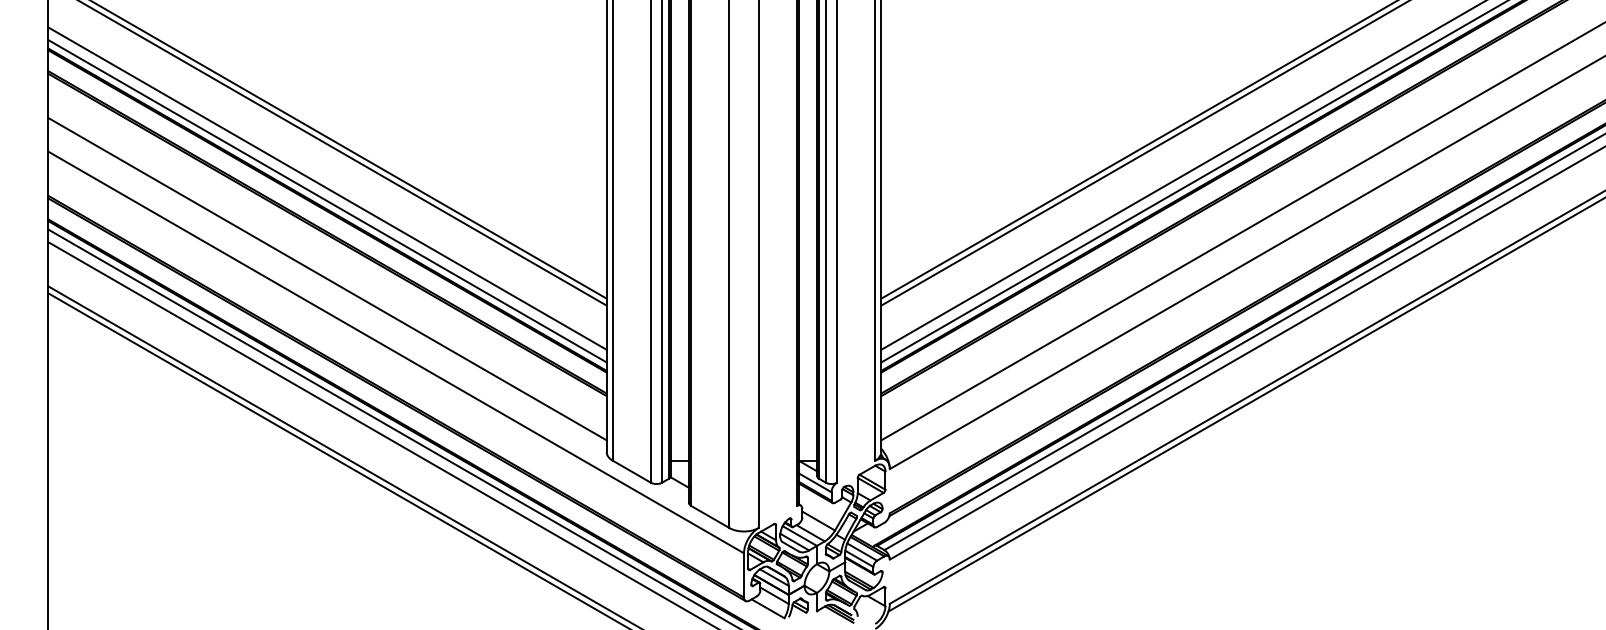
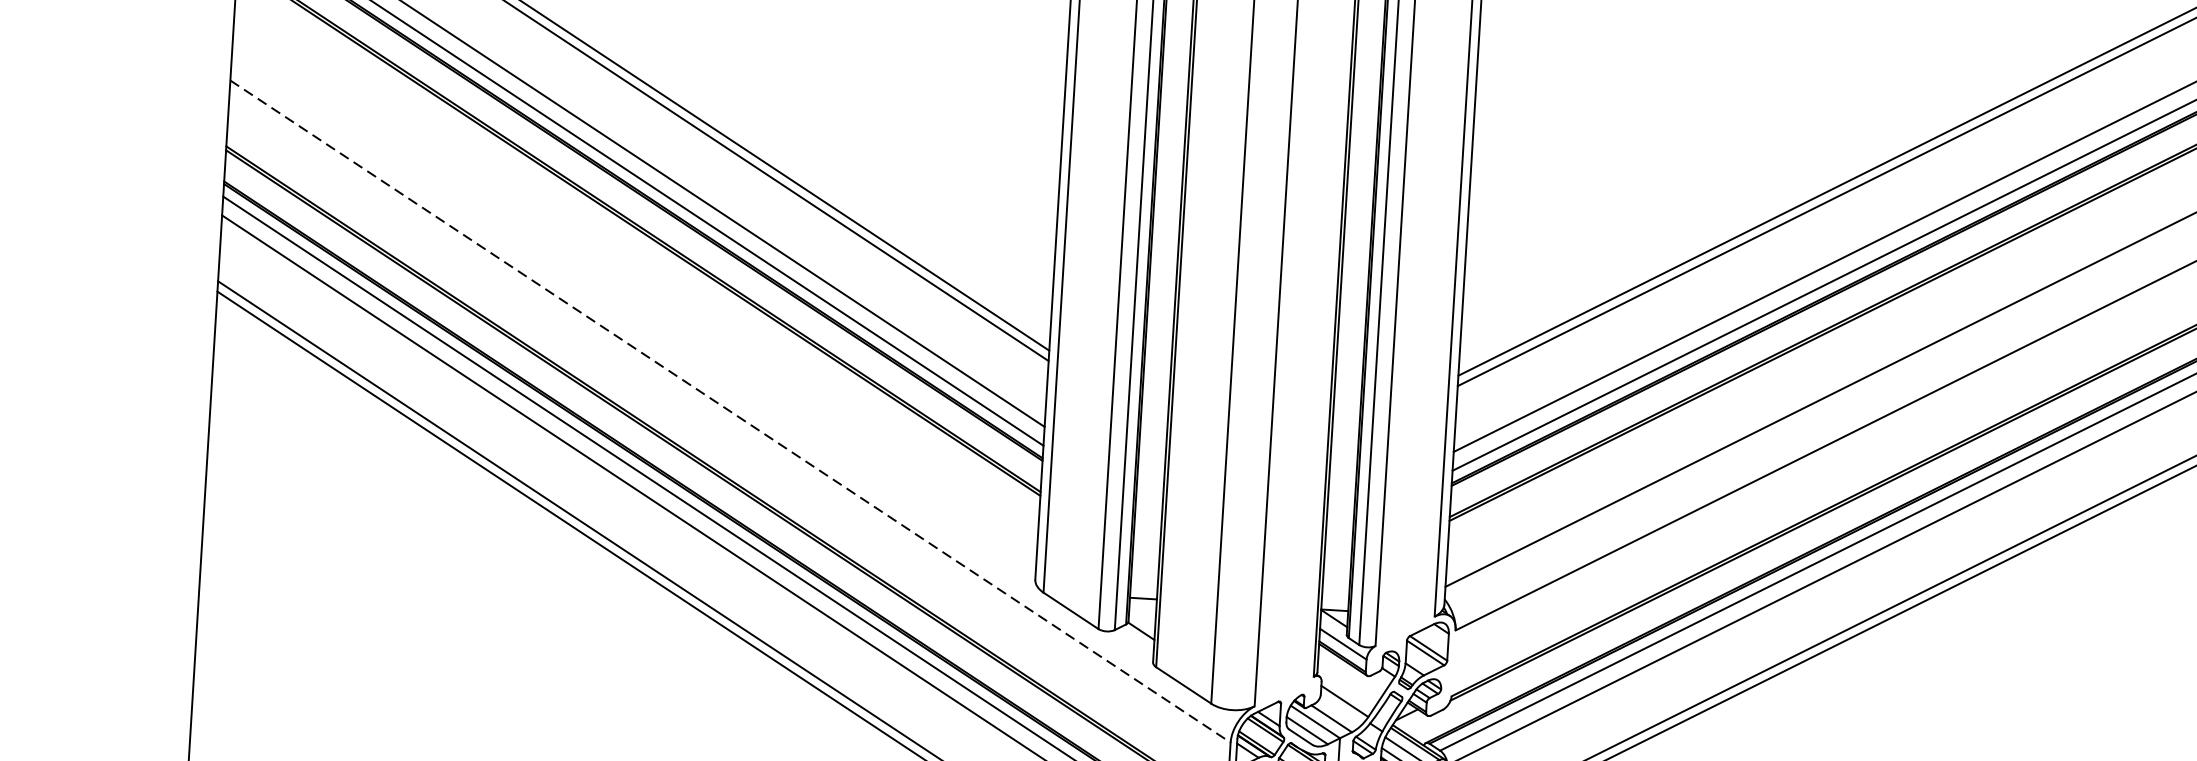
line: (327, 278) -> (635, 295), removed
line: (396, 352) -> (731, 411), solid -> dashed

